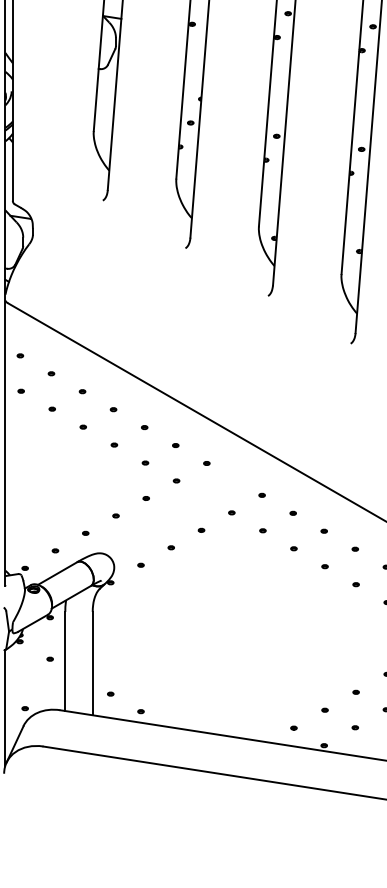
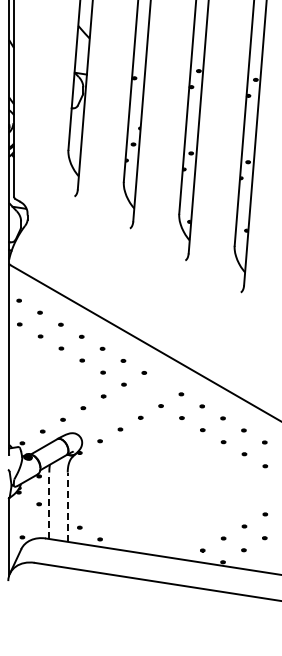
line: (65, 661) -> (49, 505), solid -> dashed
line: (92, 664) -> (67, 507), solid -> dashed

